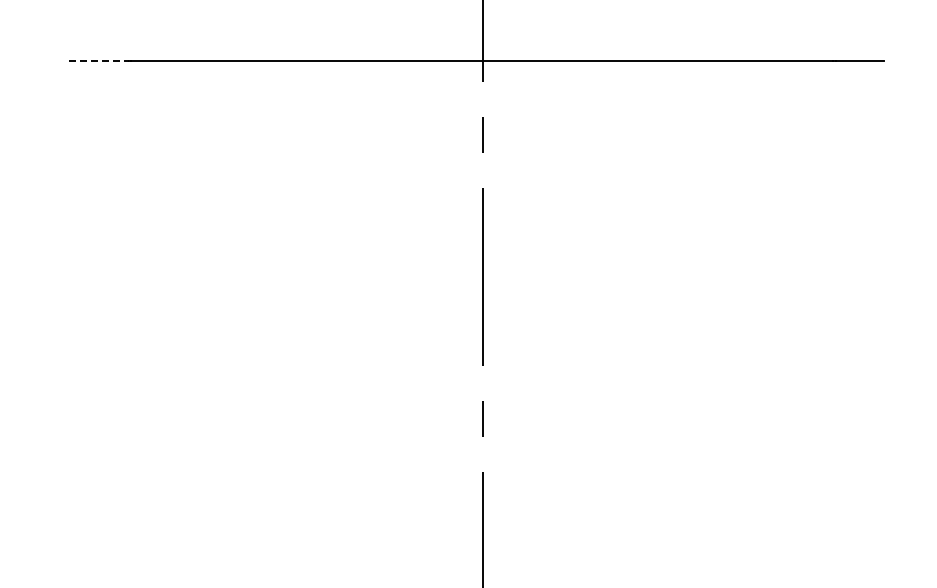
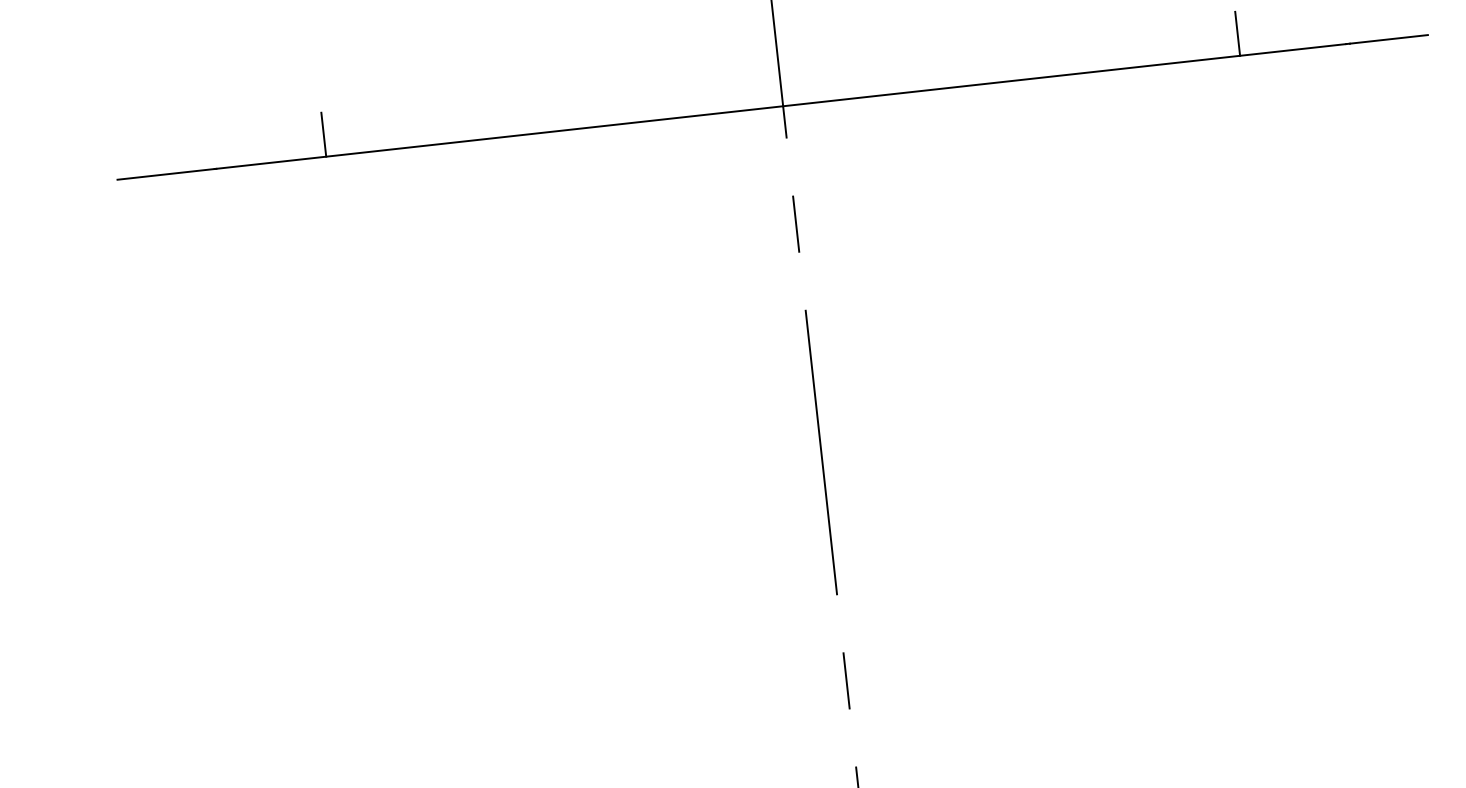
line: (198, 47) -> (323, 134), added
line: (767, 47) -> (1237, 33), added
line: (99, 61) -> (166, 174), dashed -> solid

